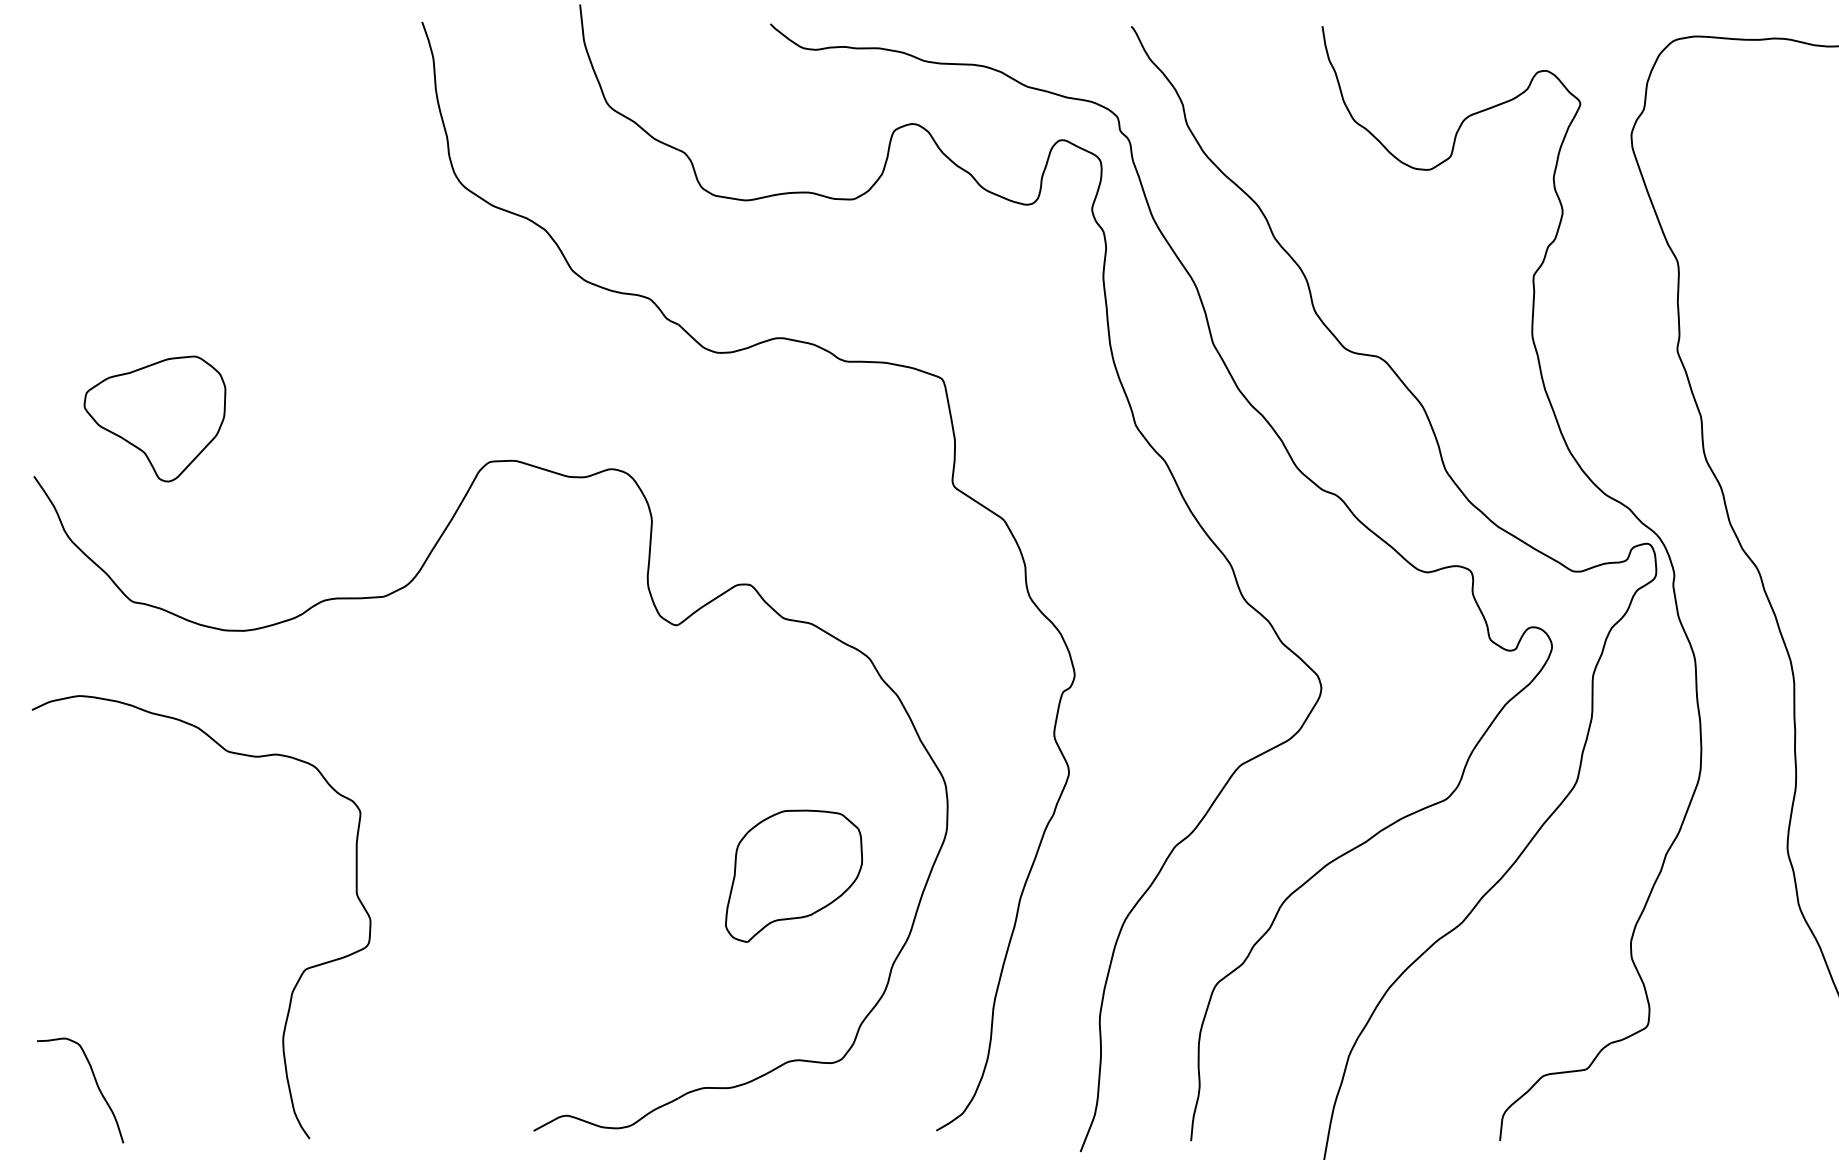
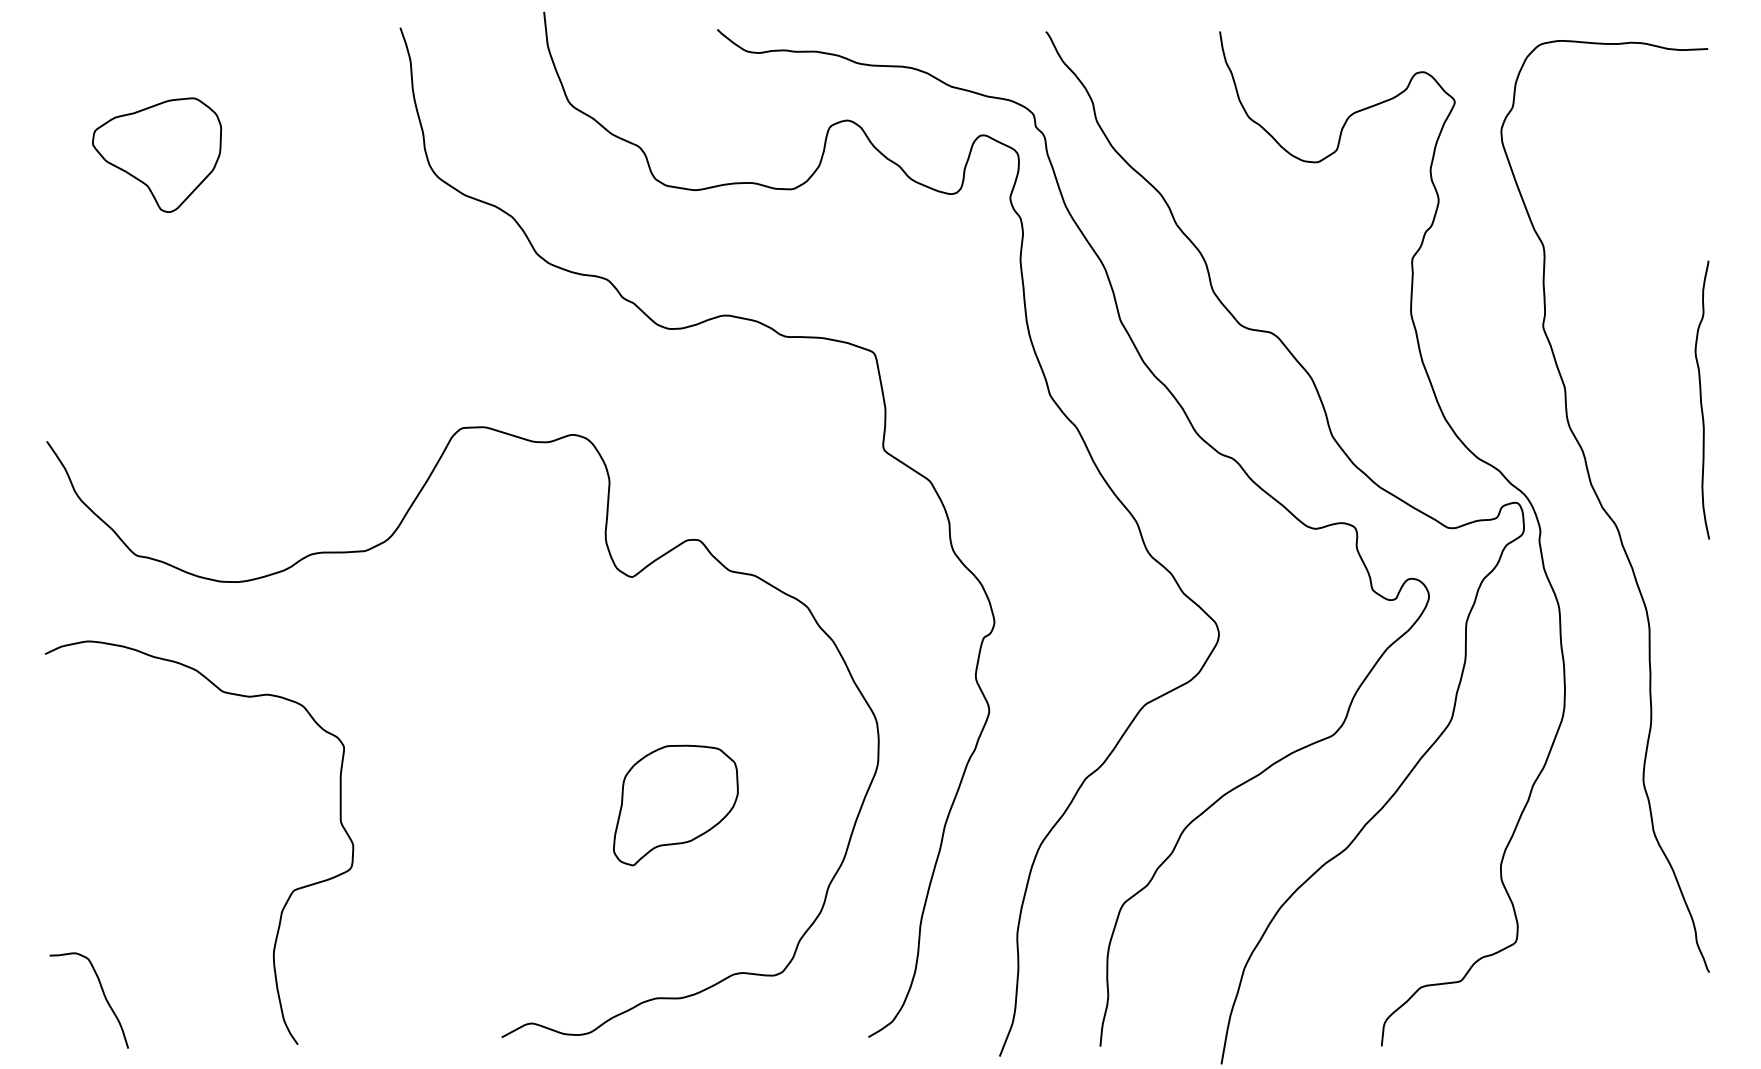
part: (155, 418) -> (157, 154), moved
part: (793, 876) -> (675, 805), moved

